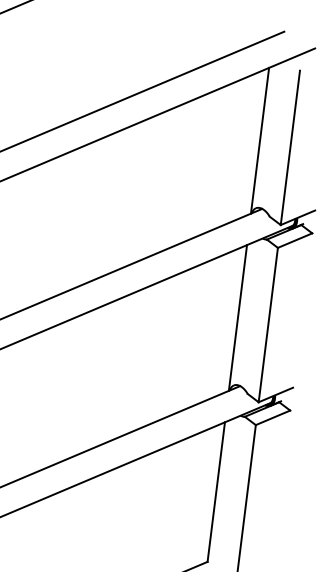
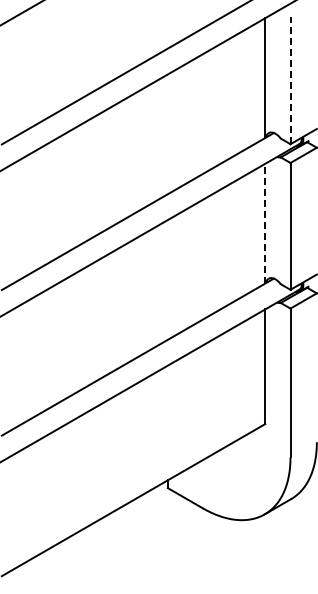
line: (290, 147) -> (290, 80), solid -> dashed
line: (238, 317) -> (265, 223), solid -> dashed

